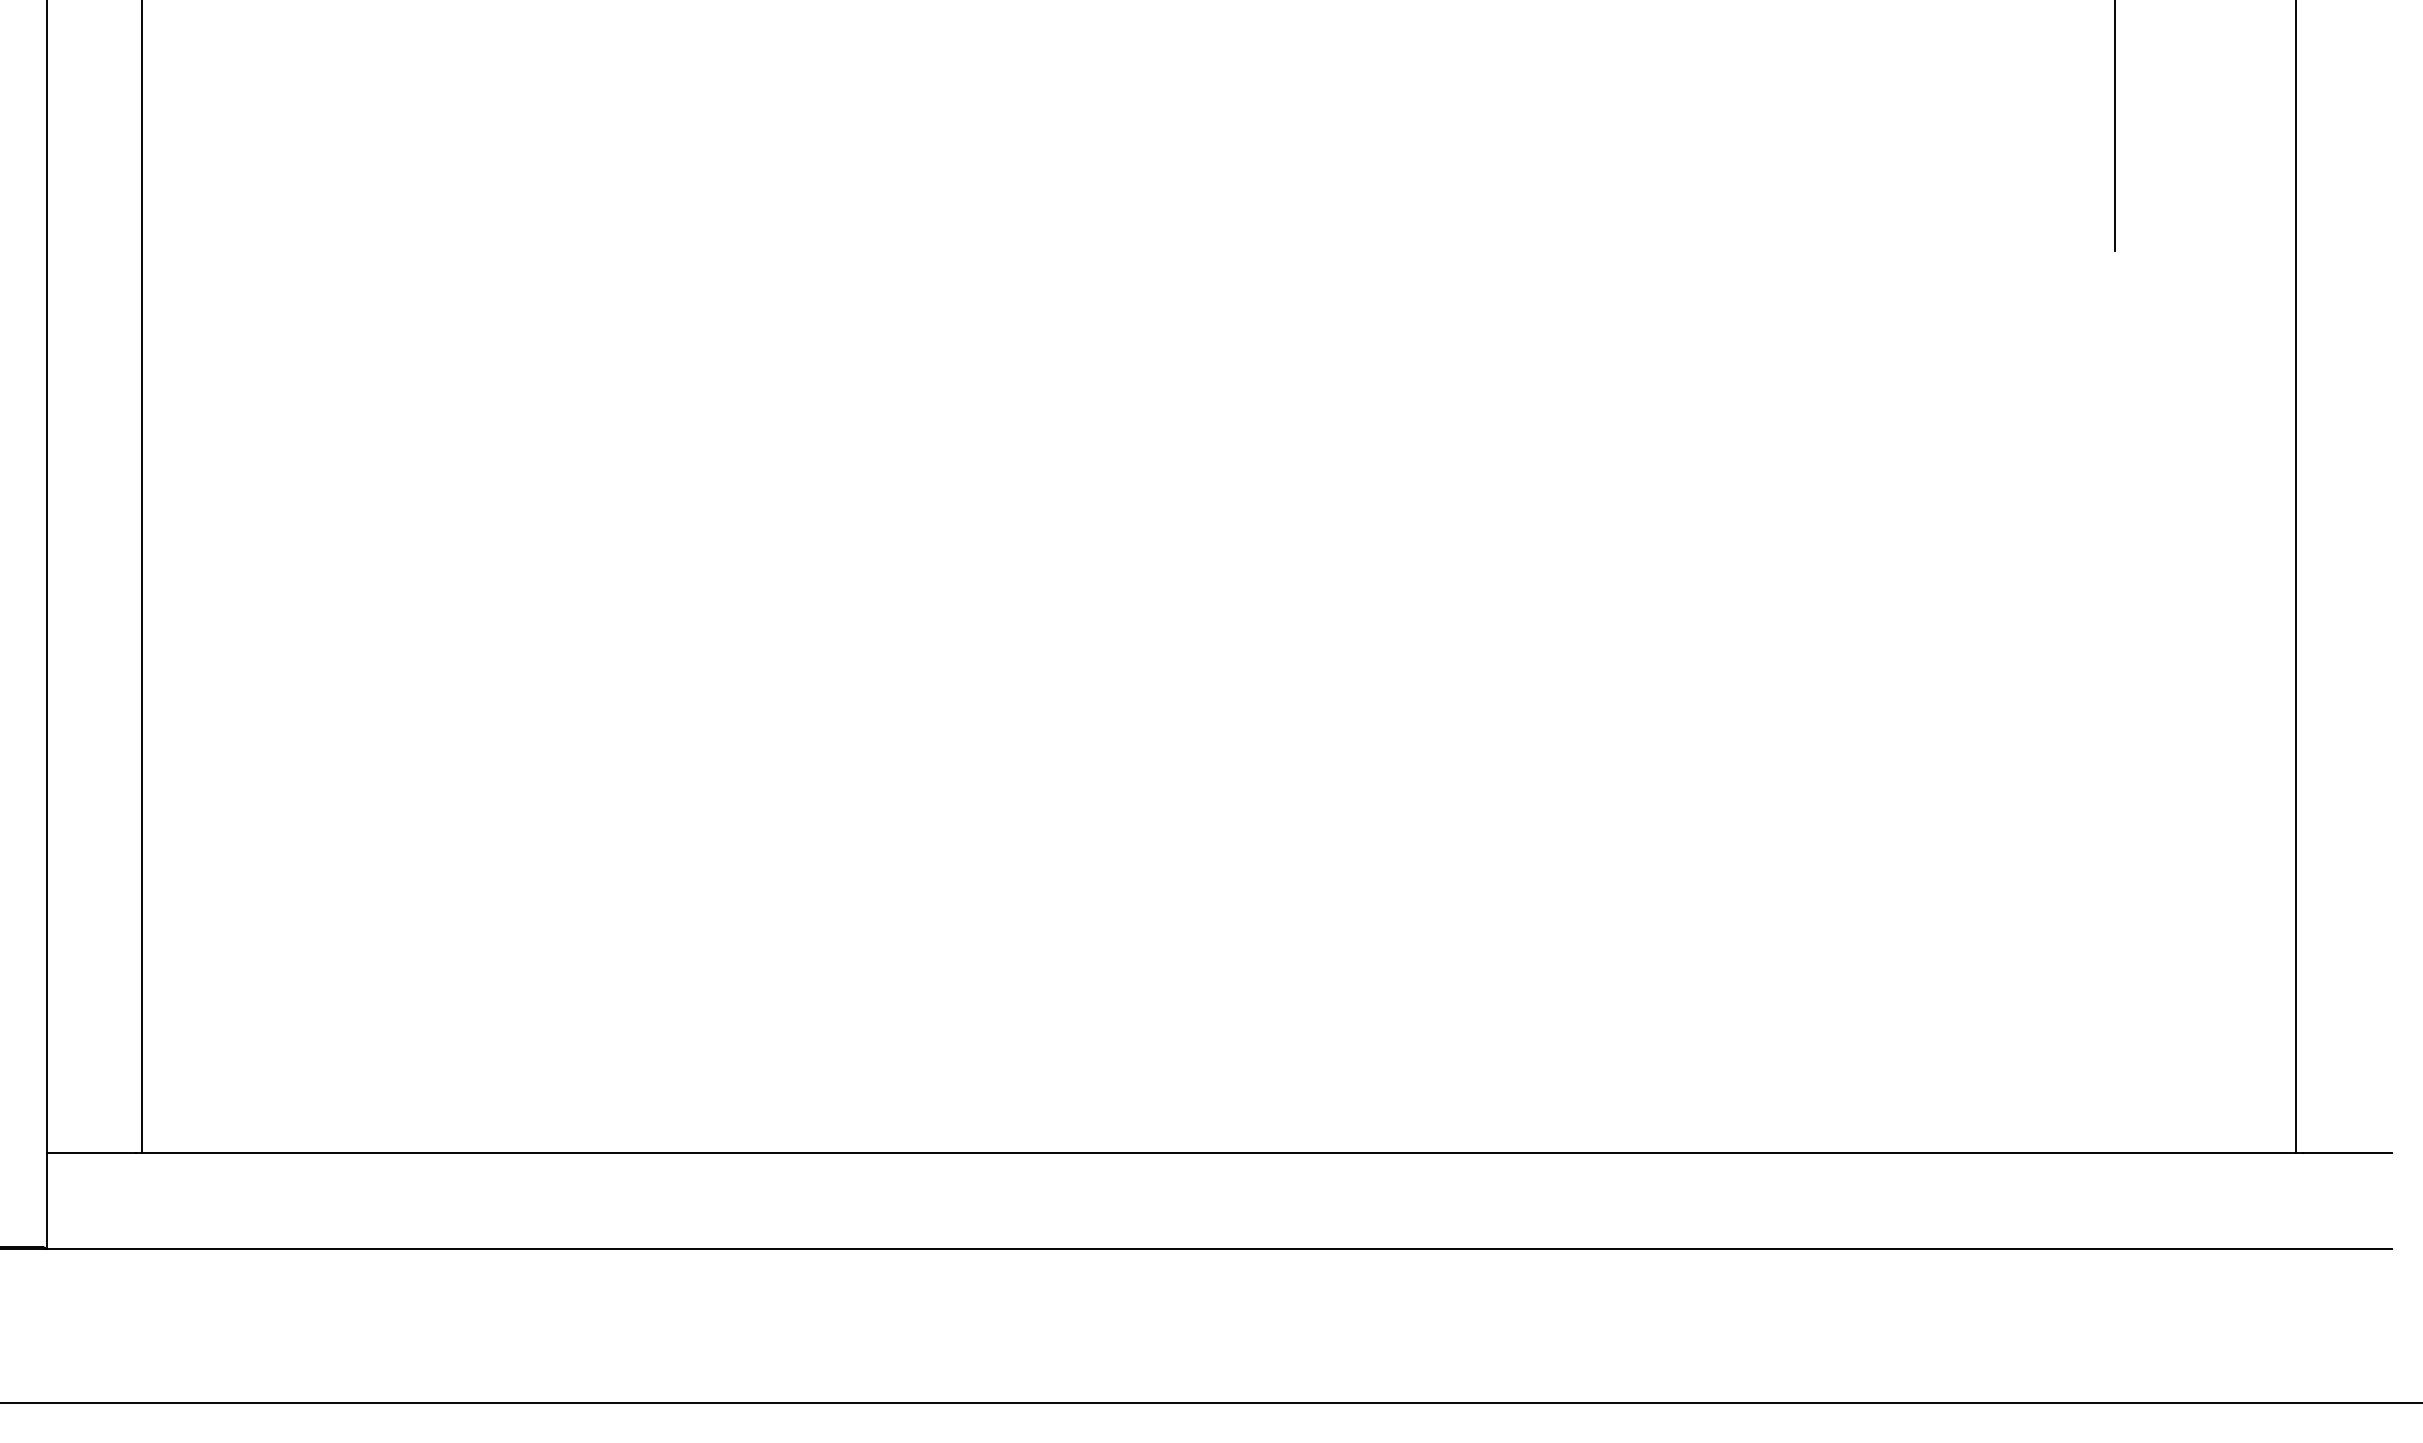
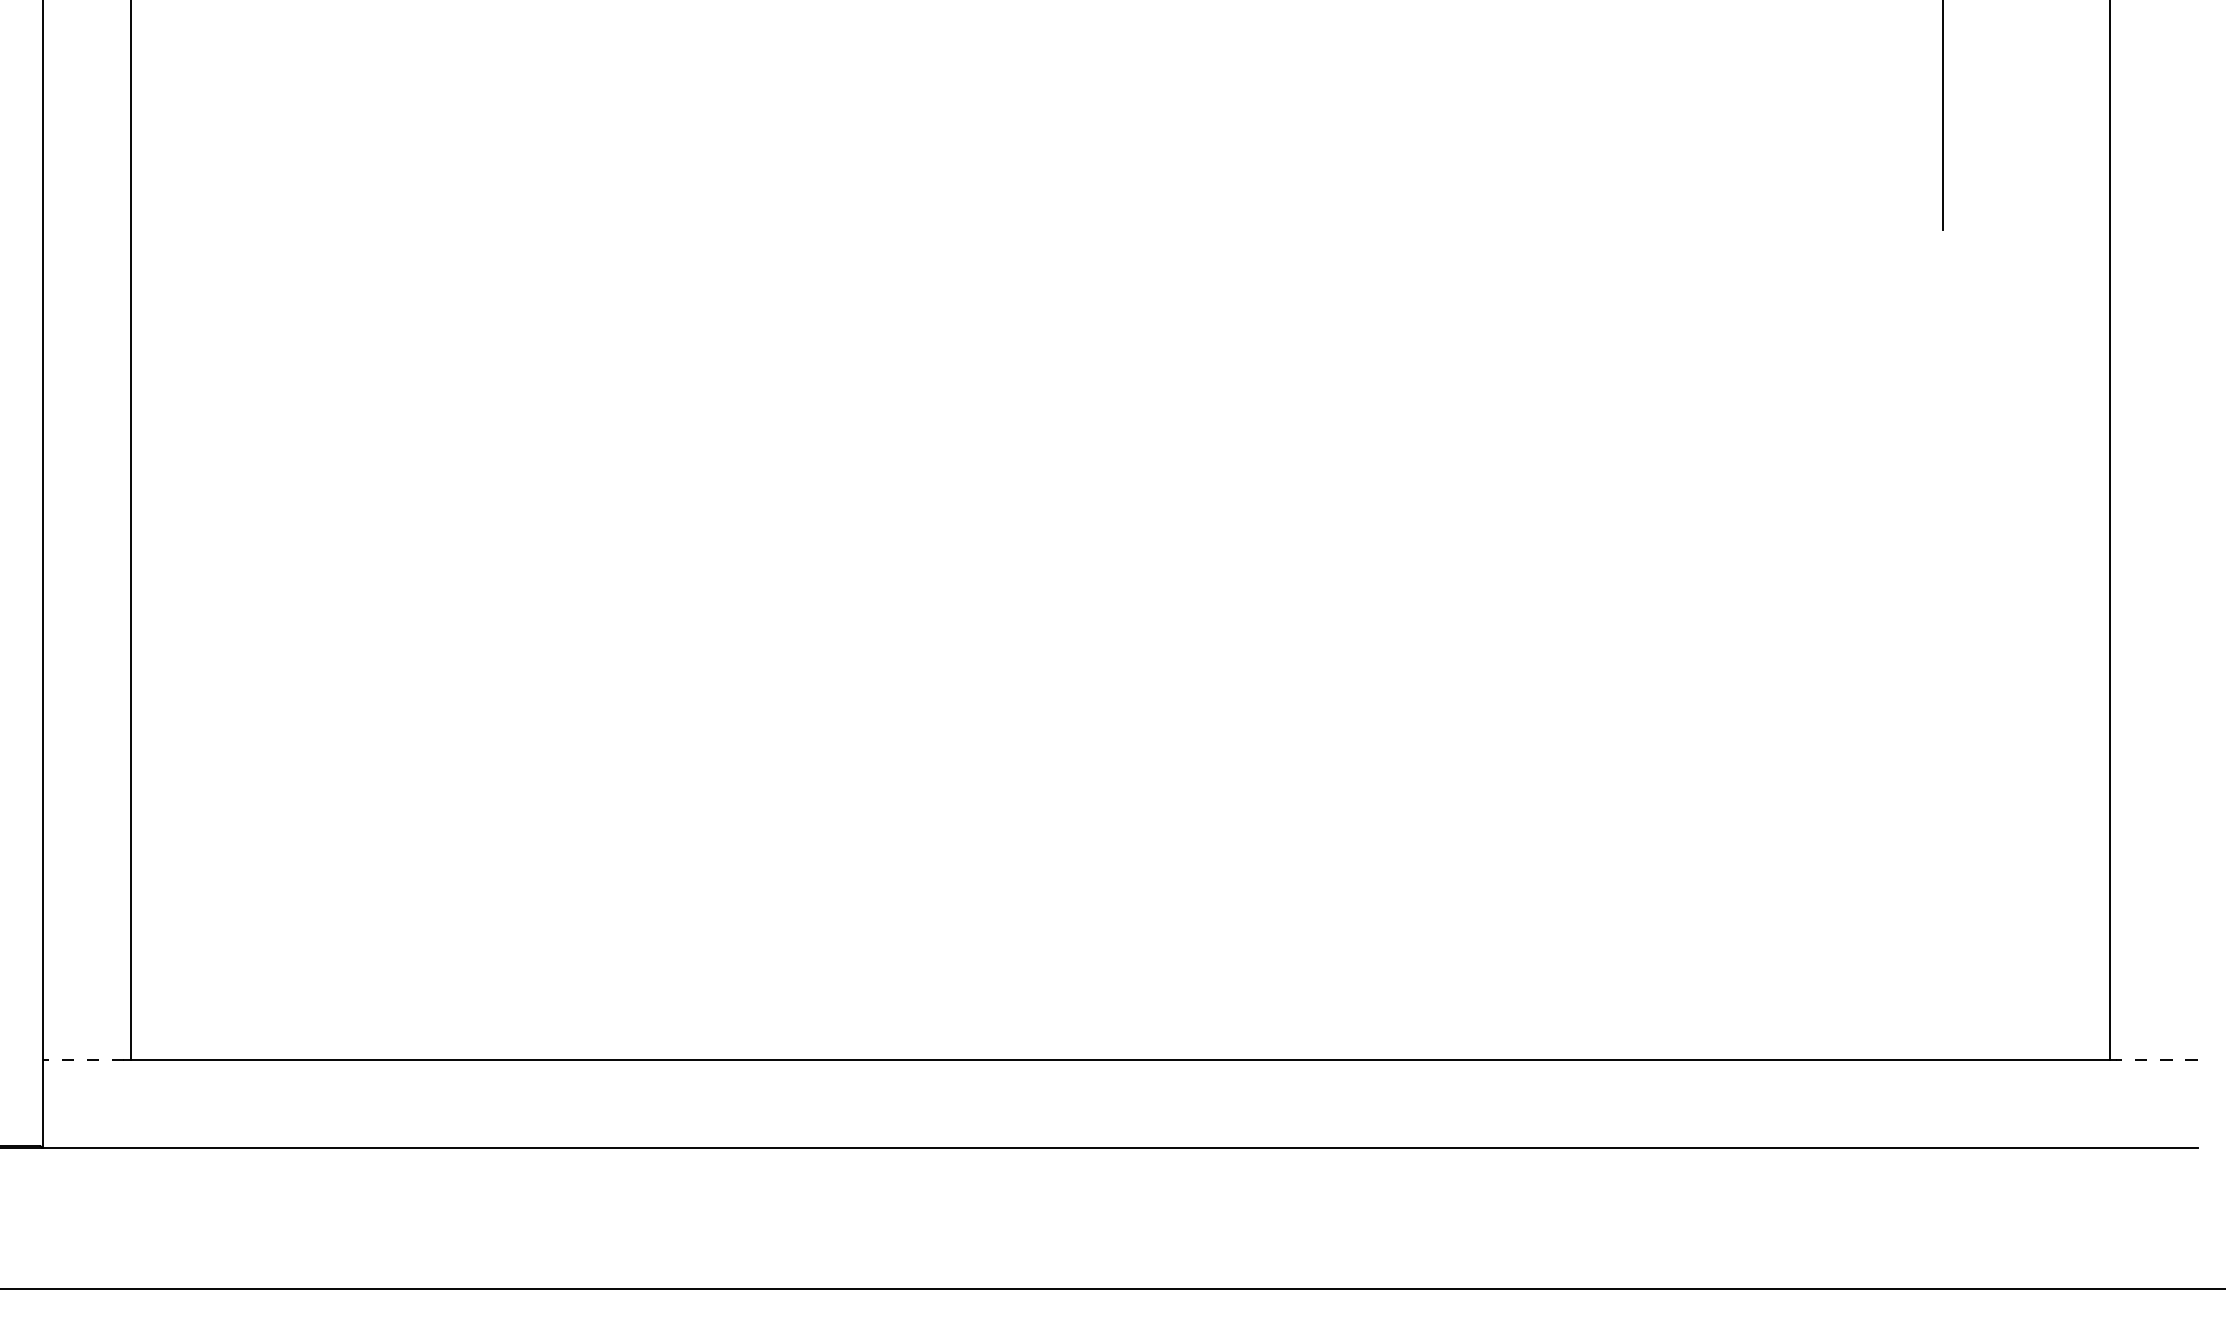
line: (90, 1153) -> (83, 1059), solid -> dashed
line: (2347, 1153) -> (2156, 1059), solid -> dashed

